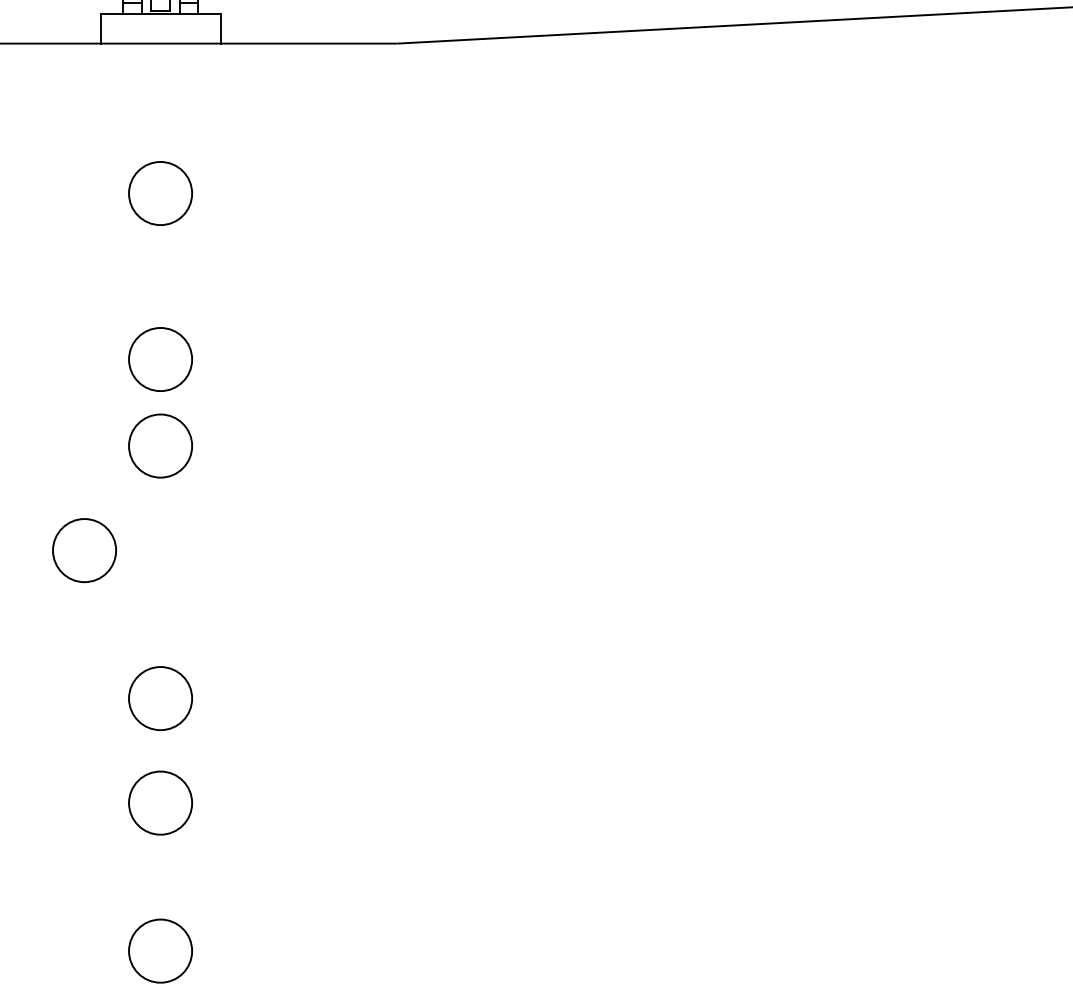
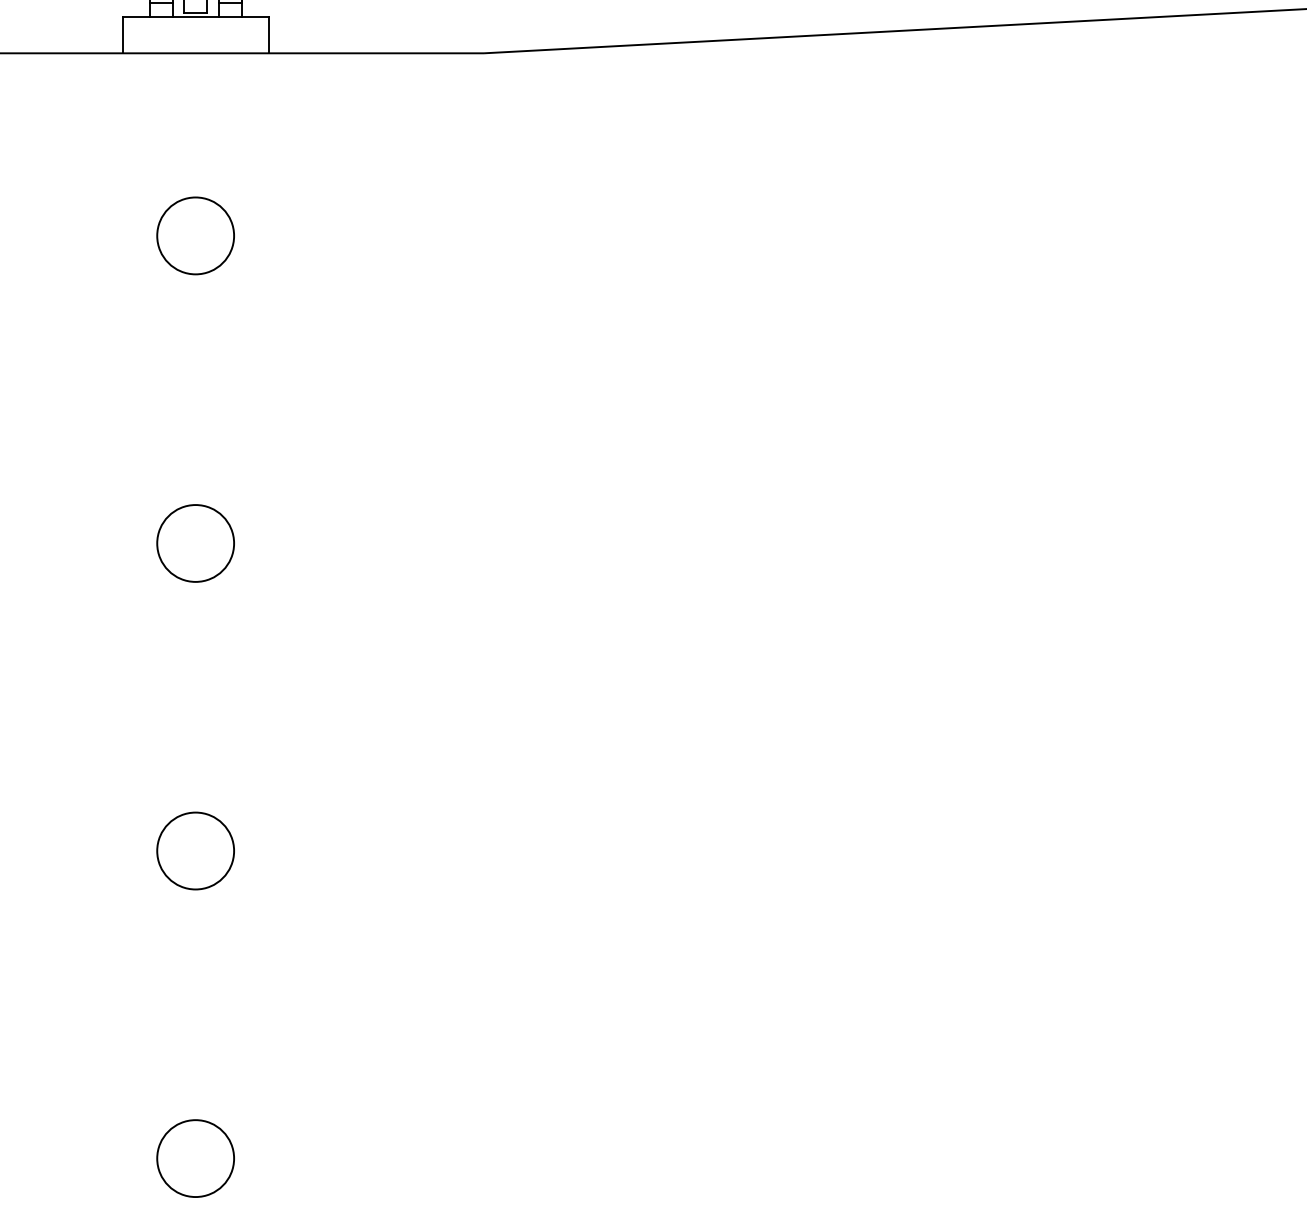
circle: (160, 359) -> (195, 438), removed
circle: (84, 550) -> (103, 670), removed
circle: (160, 802) -> (195, 977), removed

